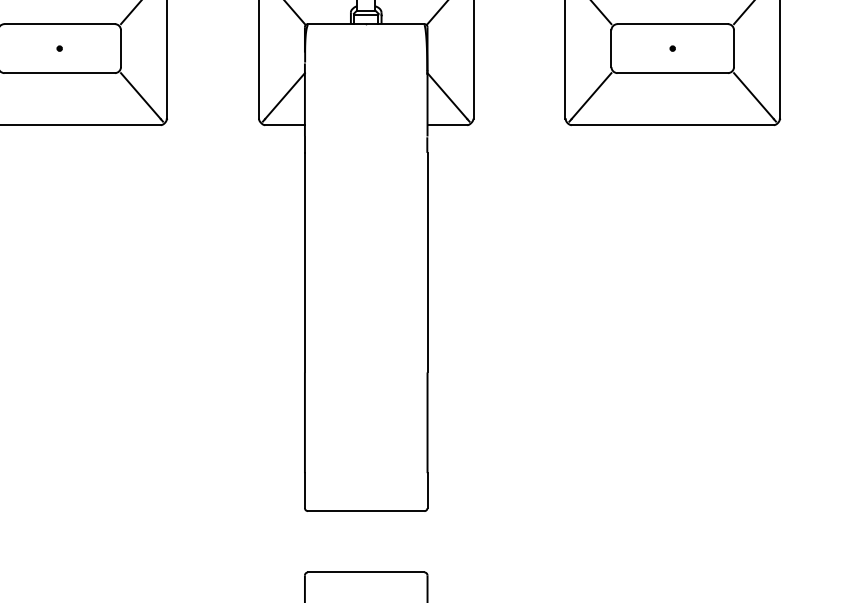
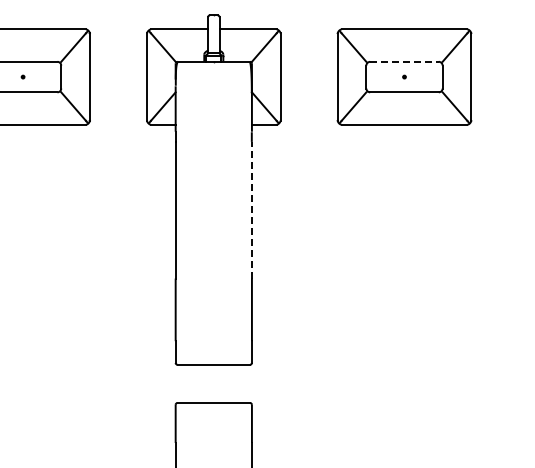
line: (674, 23) -> (405, 61), solid -> dashed
line: (426, 261) -> (251, 209), solid -> dashed

